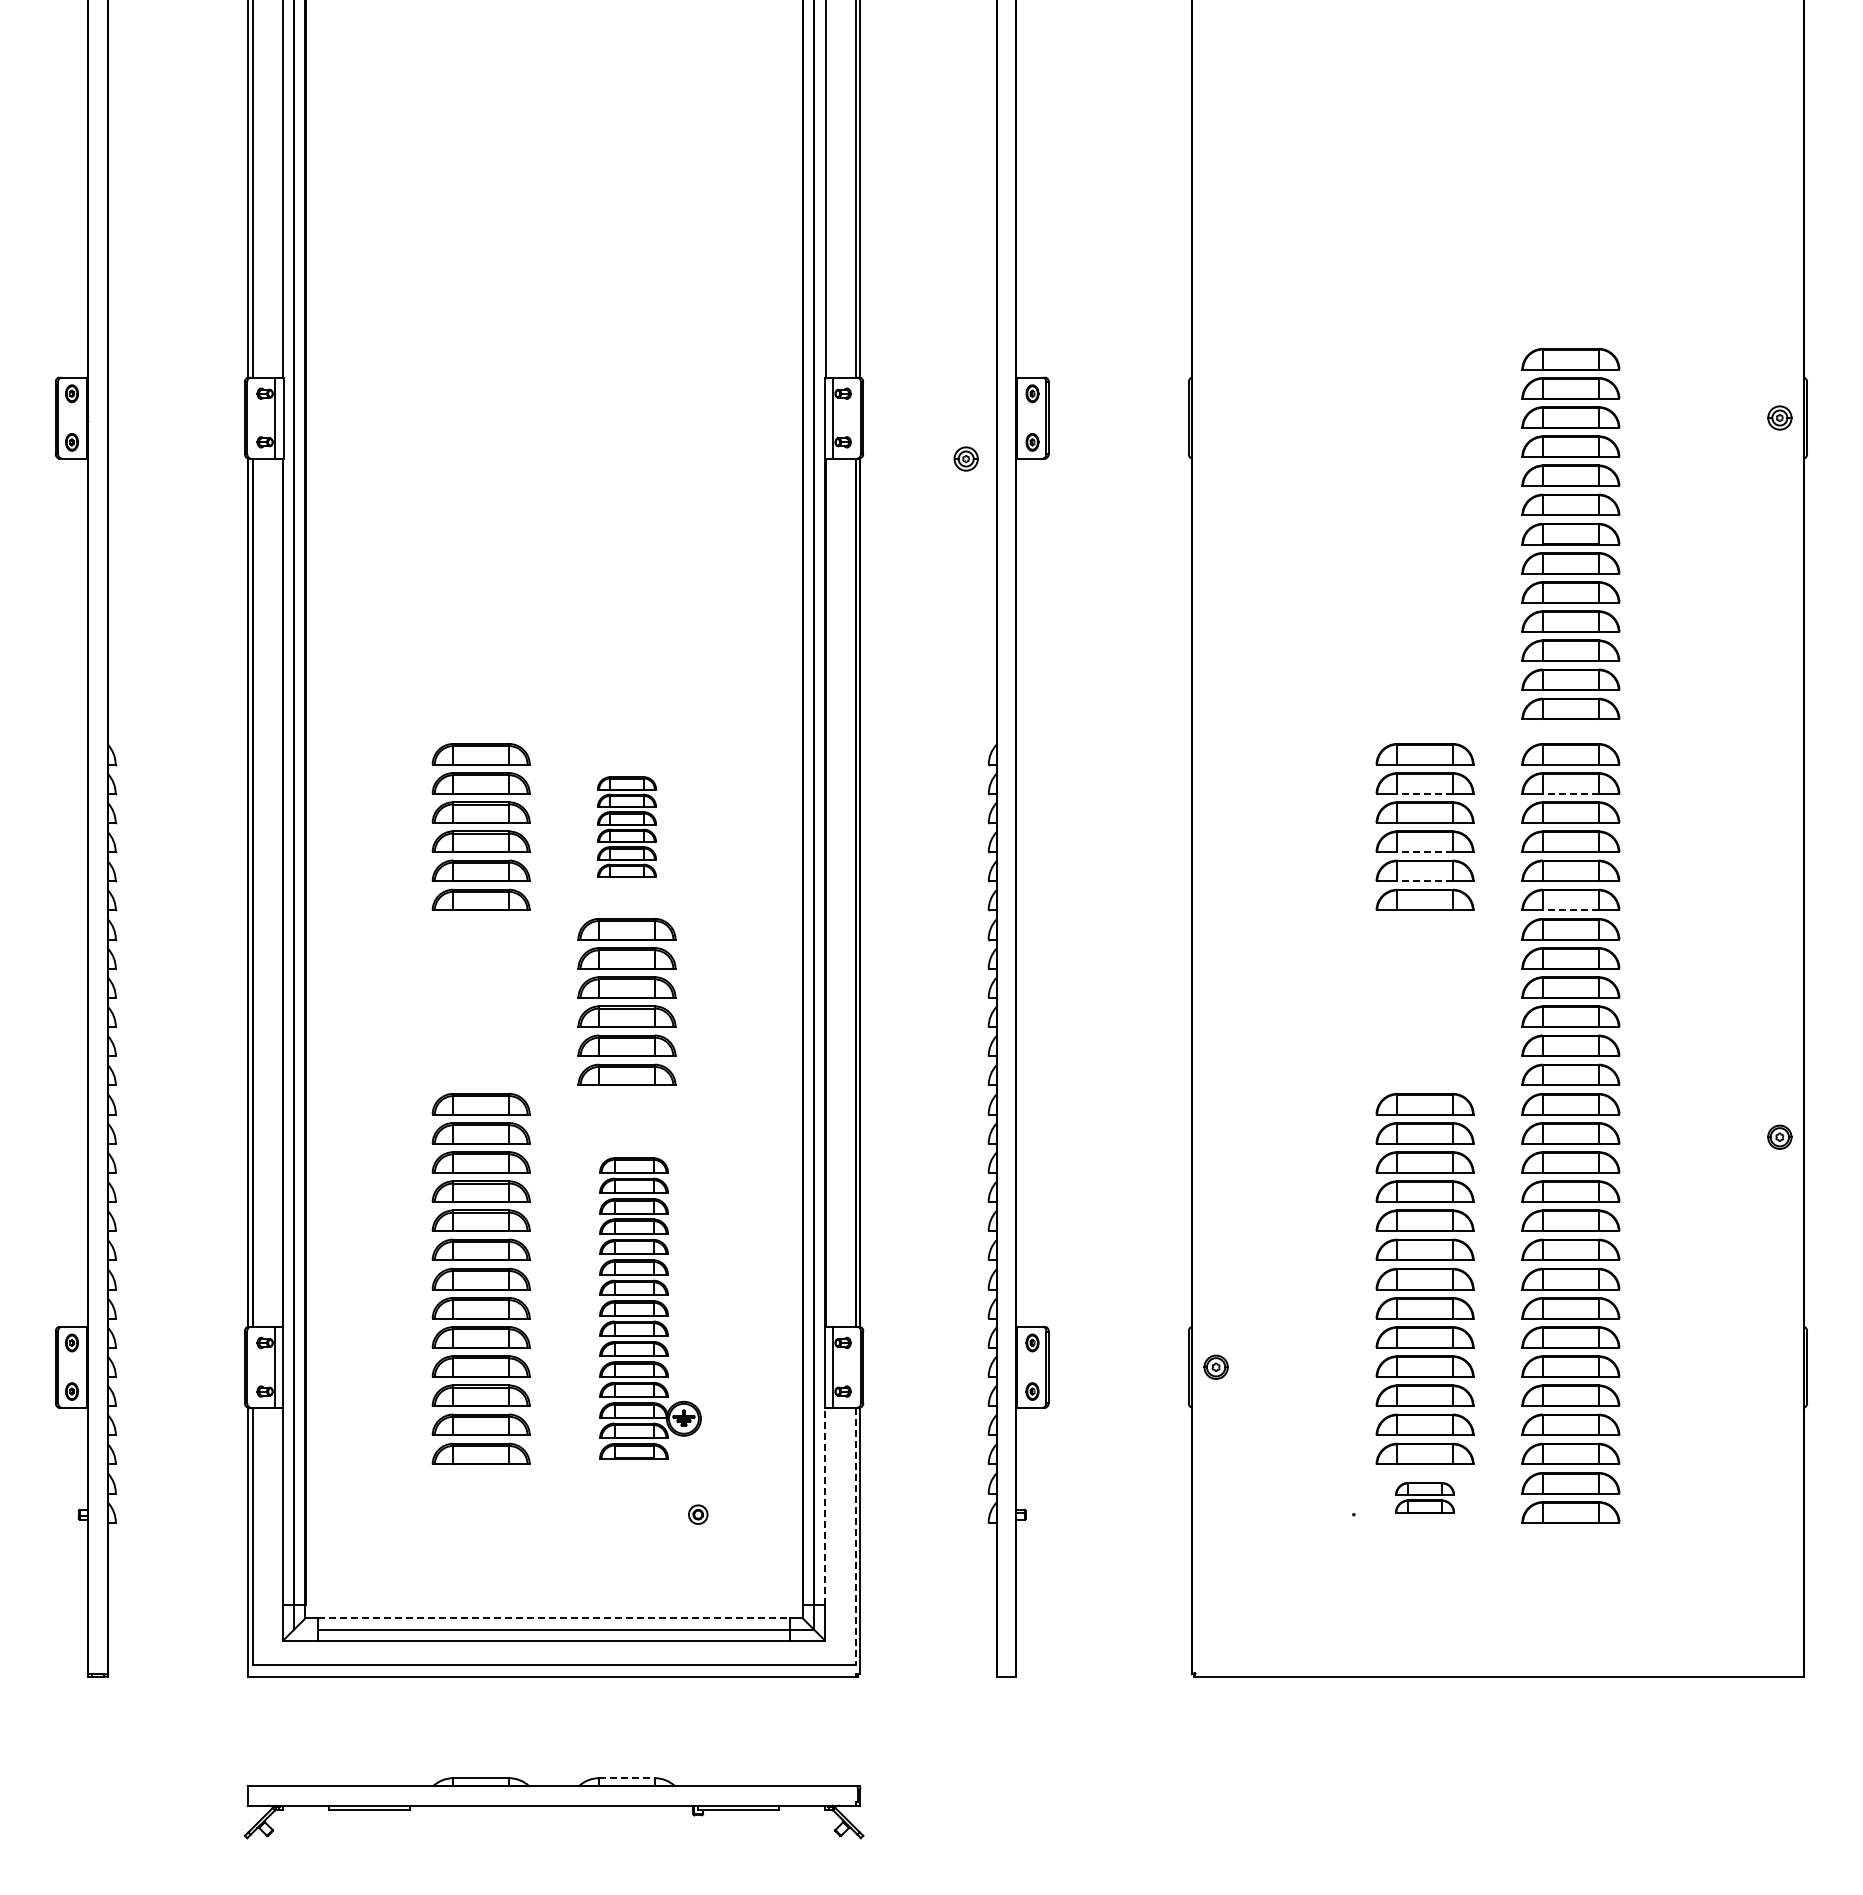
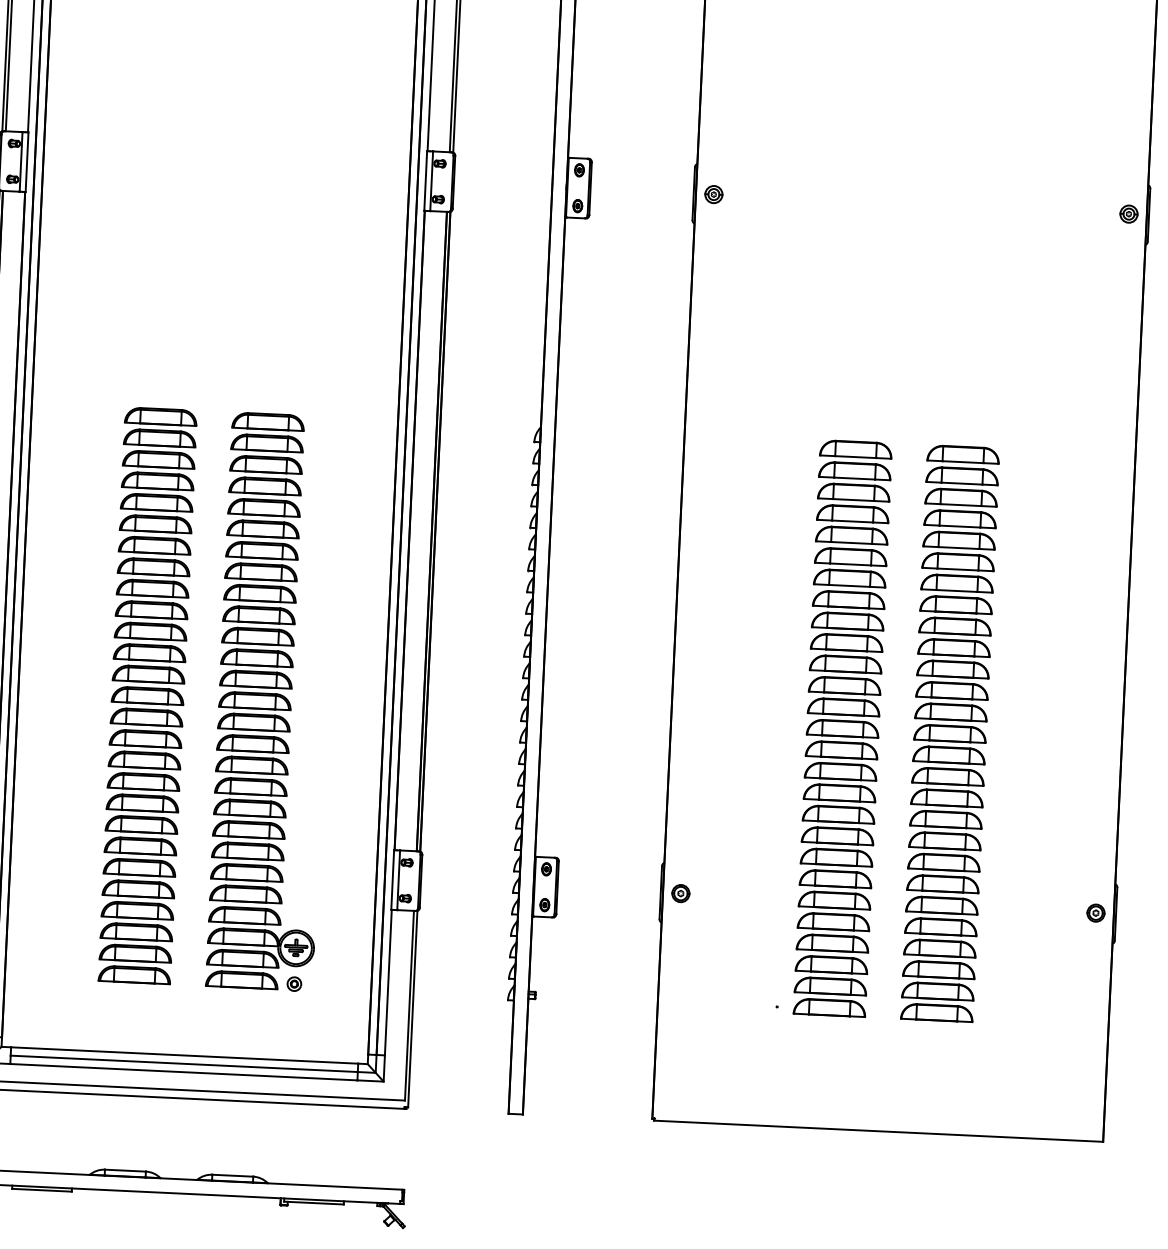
part: (965, 458) -> (713, 194), moved
part: (1570, 533) -> (970, 291), removed
line: (1425, 793) -> (854, 478), dashed -> solid
line: (1570, 793) -> (961, 483), dashed -> solid
part: (626, 826) -> (265, 474), size x1.67
line: (1425, 852) -> (852, 521), dashed -> solid
line: (1425, 881) -> (851, 543), dashed -> solid
line: (1570, 910) -> (957, 569), dashed -> solid
part: (480, 1001) -> (151, 598), added
part: (1424, 1001) -> (847, 631), added
part: (1779, 1136) -> (1095, 912), moved
part: (650, 1308) -> (266, 830), size x1.43
part: (480, 1497) -> (134, 963), added
part: (1424, 1497) -> (829, 996), size x1.67
line: (825, 1506) -> (388, 982), dashed -> solid
line: (855, 1536) -> (409, 1005), dashed -> solid
line: (554, 1618) -> (184, 1055), dashed -> solid
line: (627, 1778) -> (233, 1175), dashed -> solid

